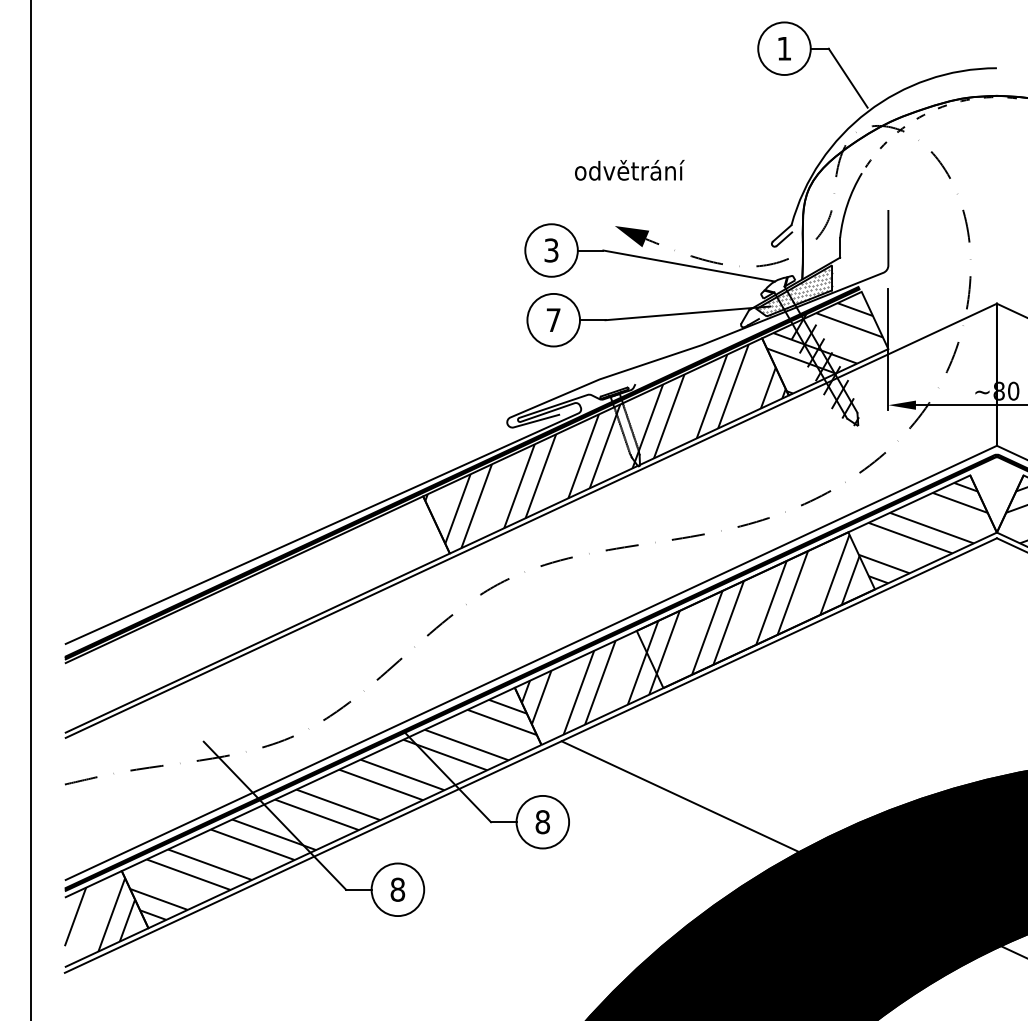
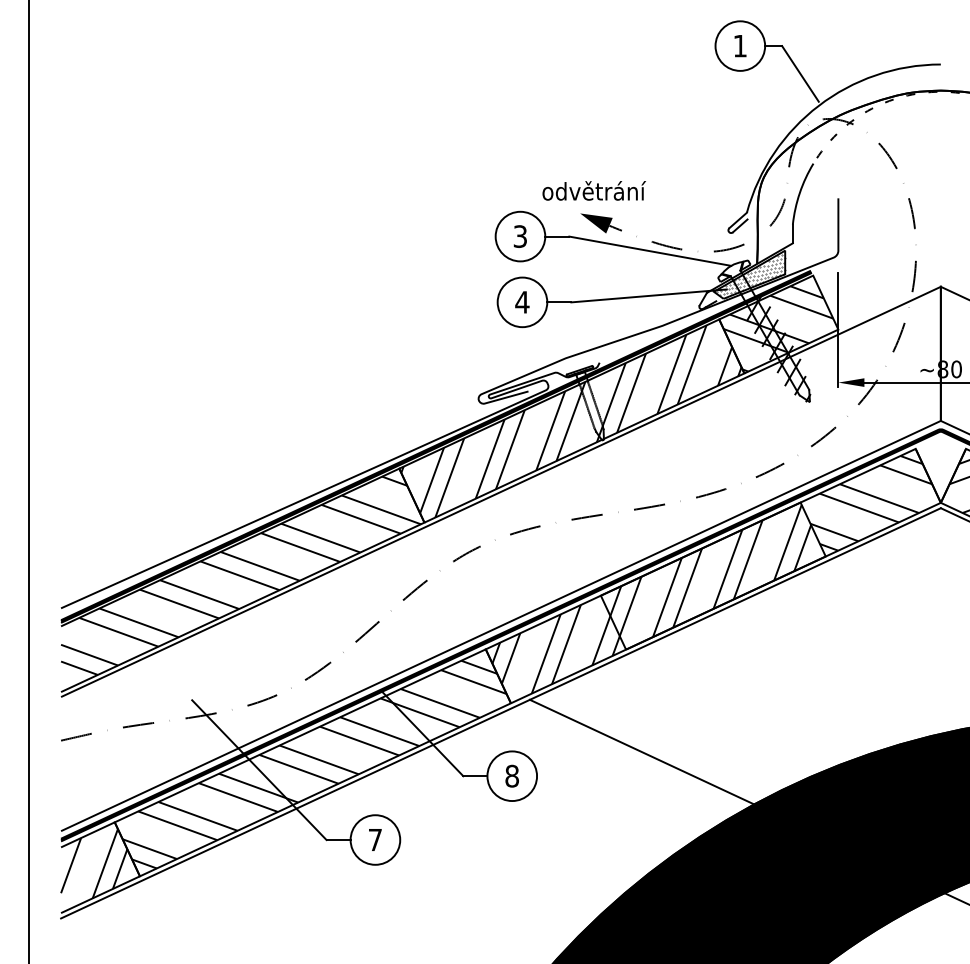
text: (628, 169) -> (593, 190), moved
text: (553, 320) -> (522, 302), 7 -> 4
hatch: (254, 609) -> (240, 575), added
text: (397, 889) -> (375, 839), 8 -> 7

